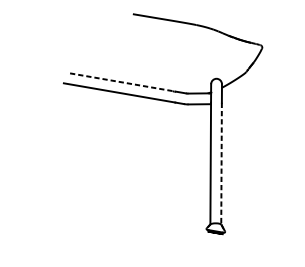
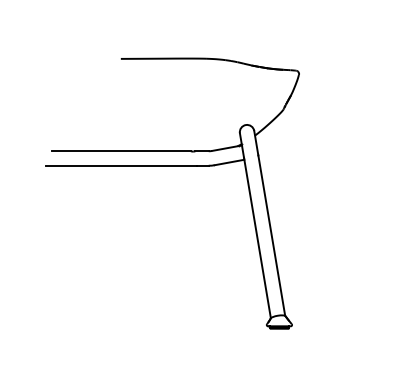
line: (121, 82) -> (121, 151), dashed -> solid
line: (221, 164) -> (271, 236), dashed -> solid

